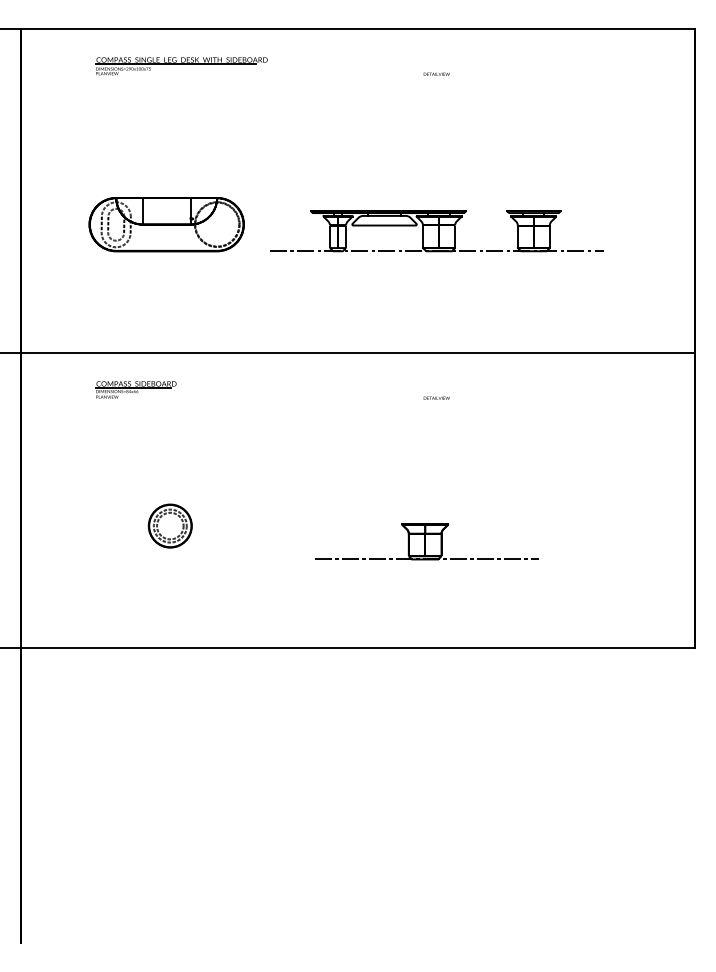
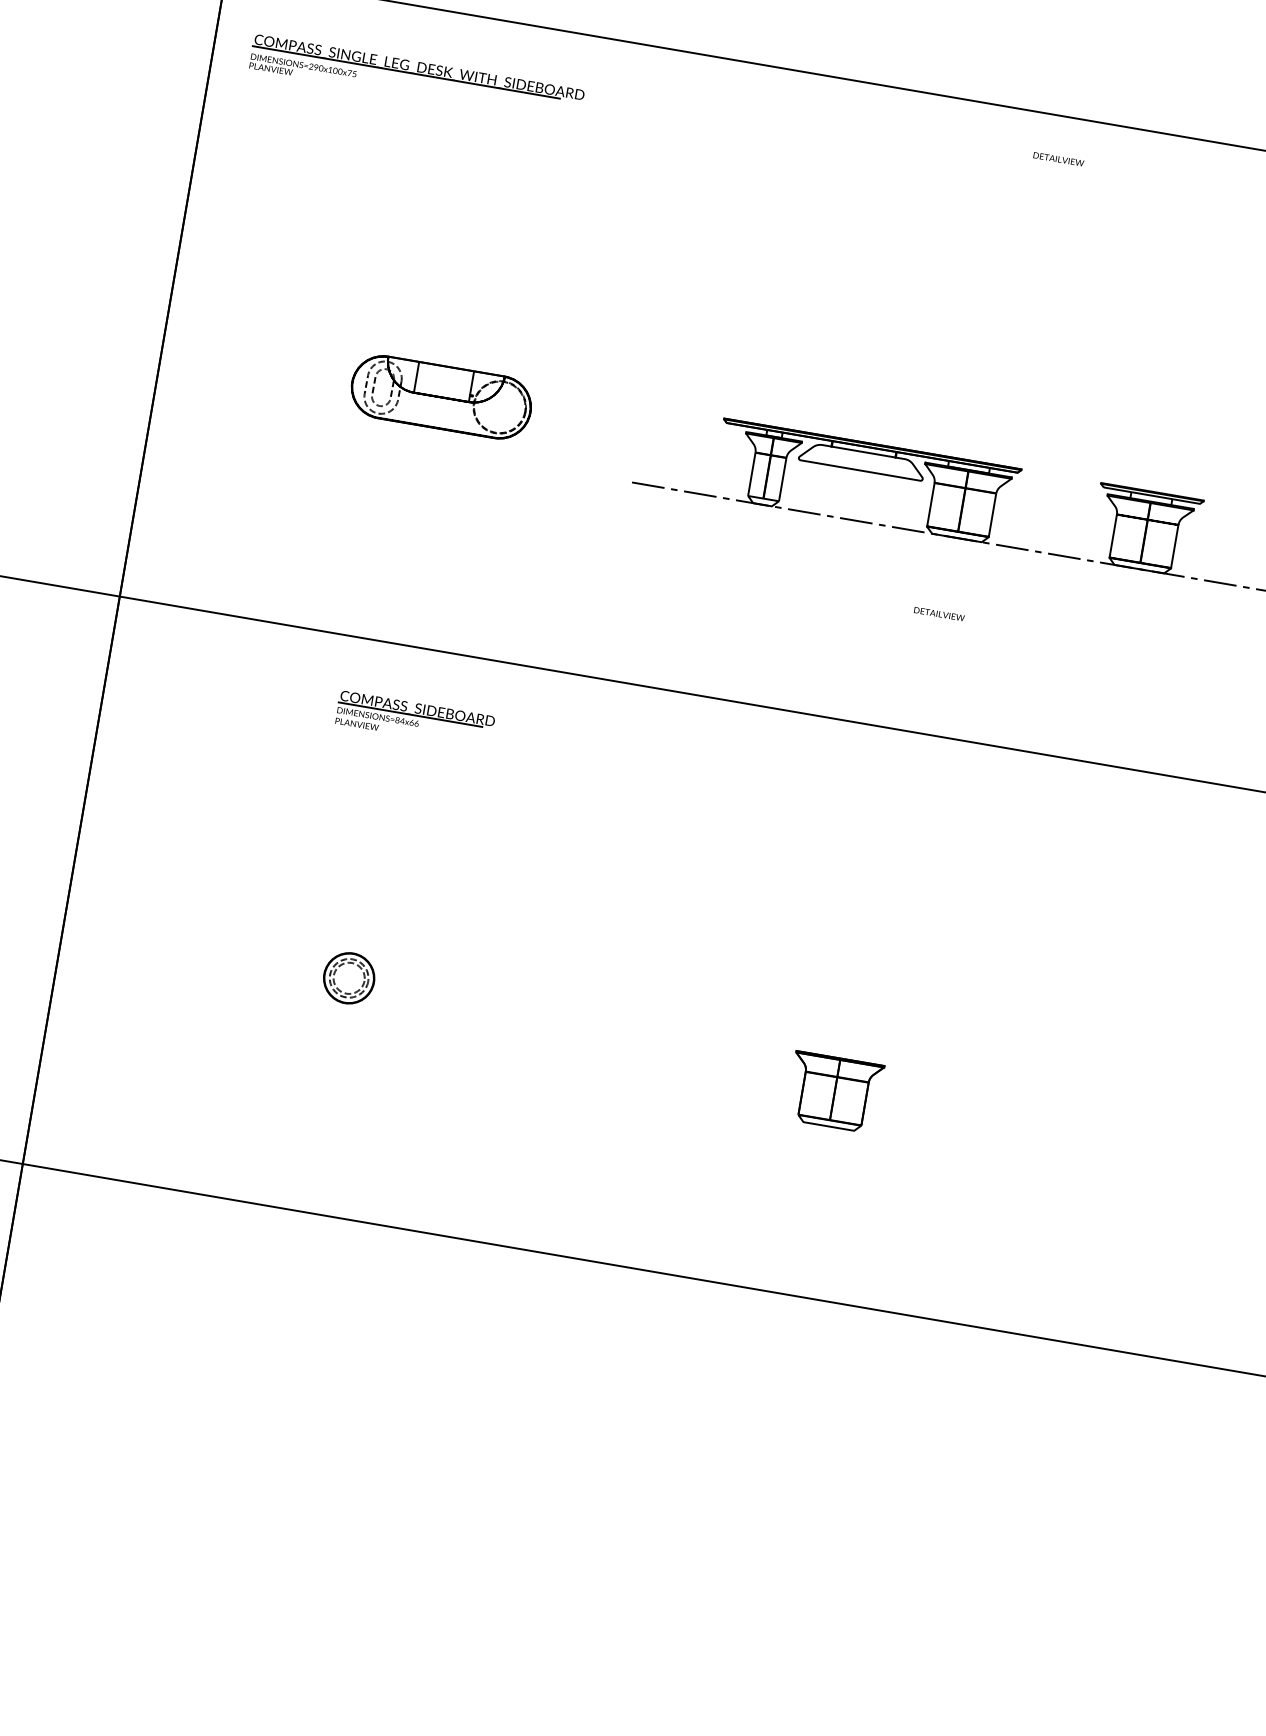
part: (181, 66) -> (416, 79), moved
text: (436, 73) -> (1058, 157), moved
part: (166, 224) -> (441, 396), size x0.6
part: (135, 389) -> (413, 718), moved
text: (436, 397) -> (939, 612), moved
part: (169, 525) -> (348, 977), size x0.6
line: (427, 559) -> (833, 1127), removed

